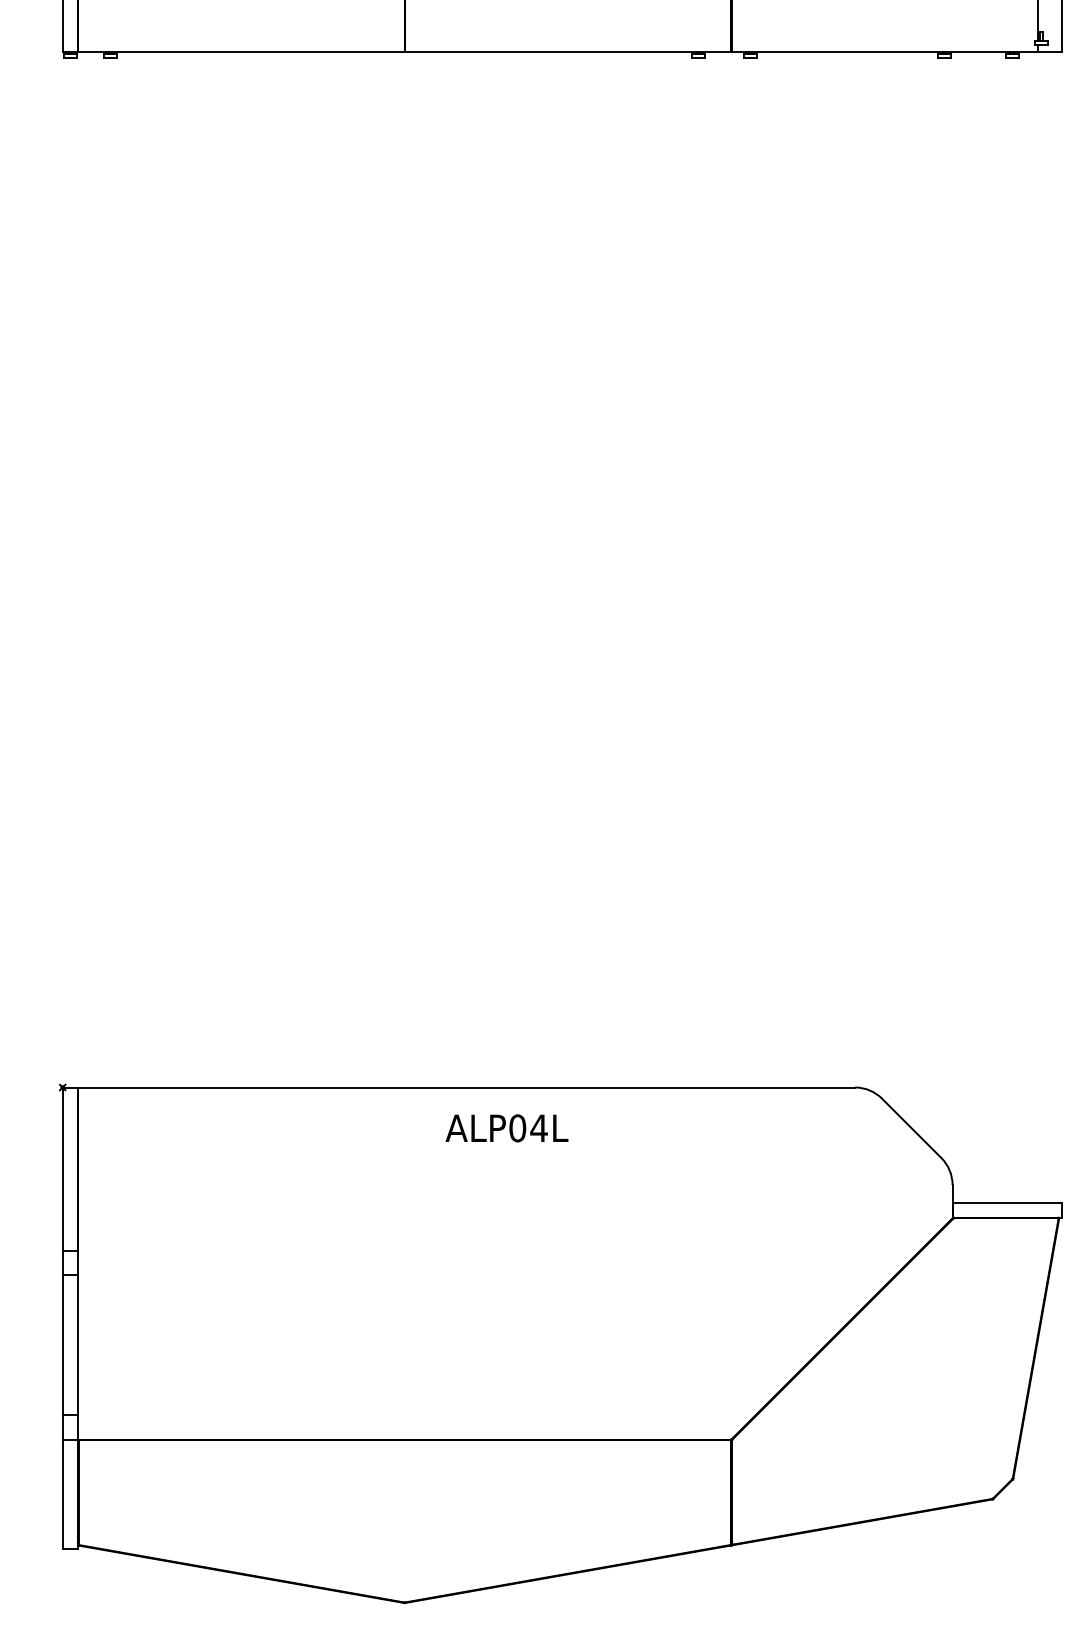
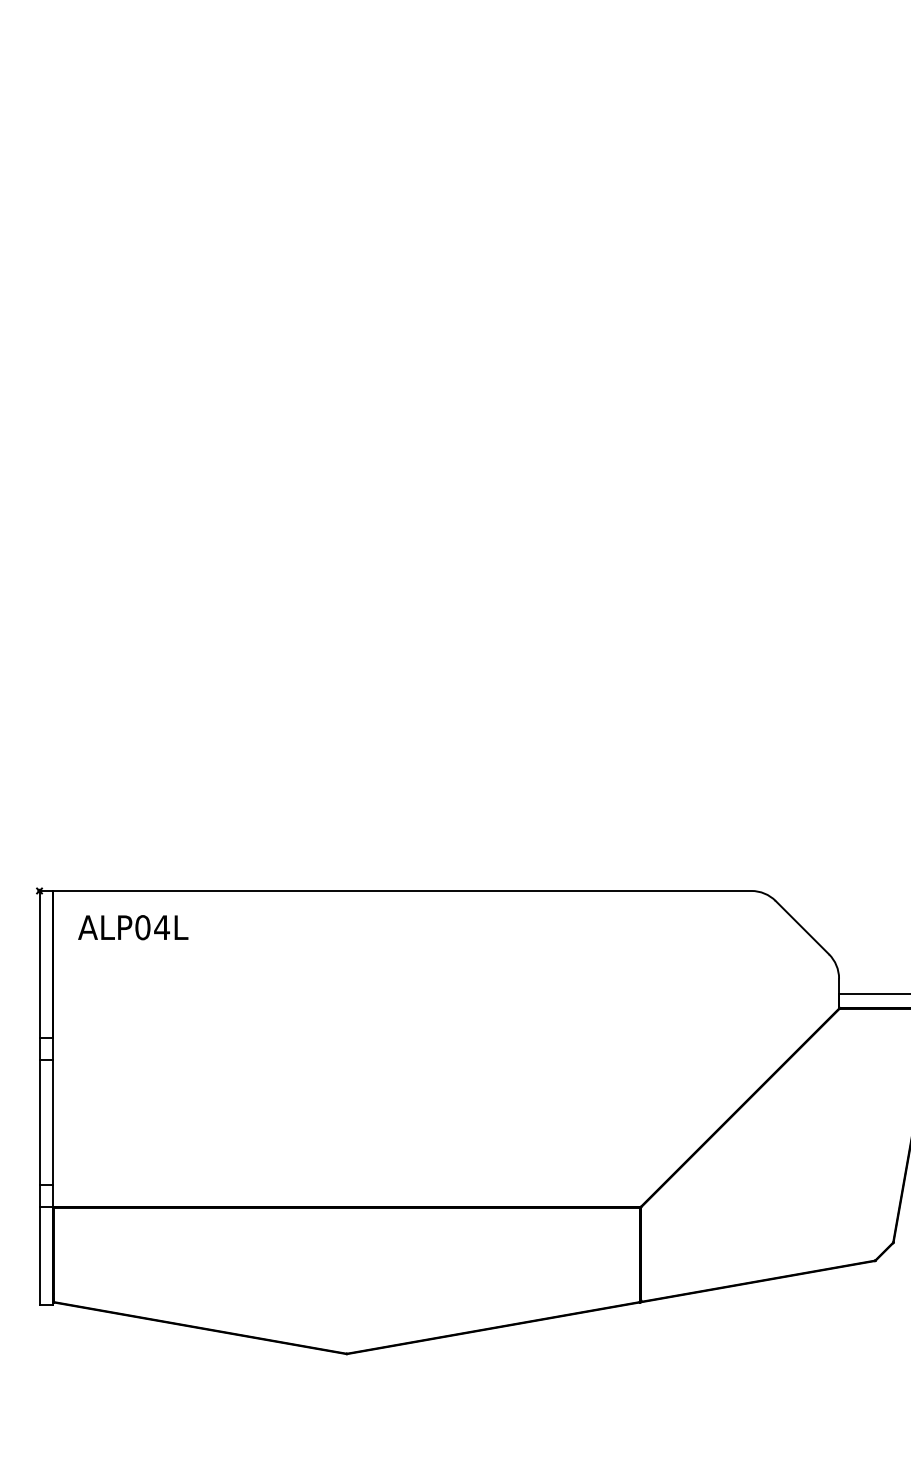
text: (506, 1128) -> (132, 927), moved

